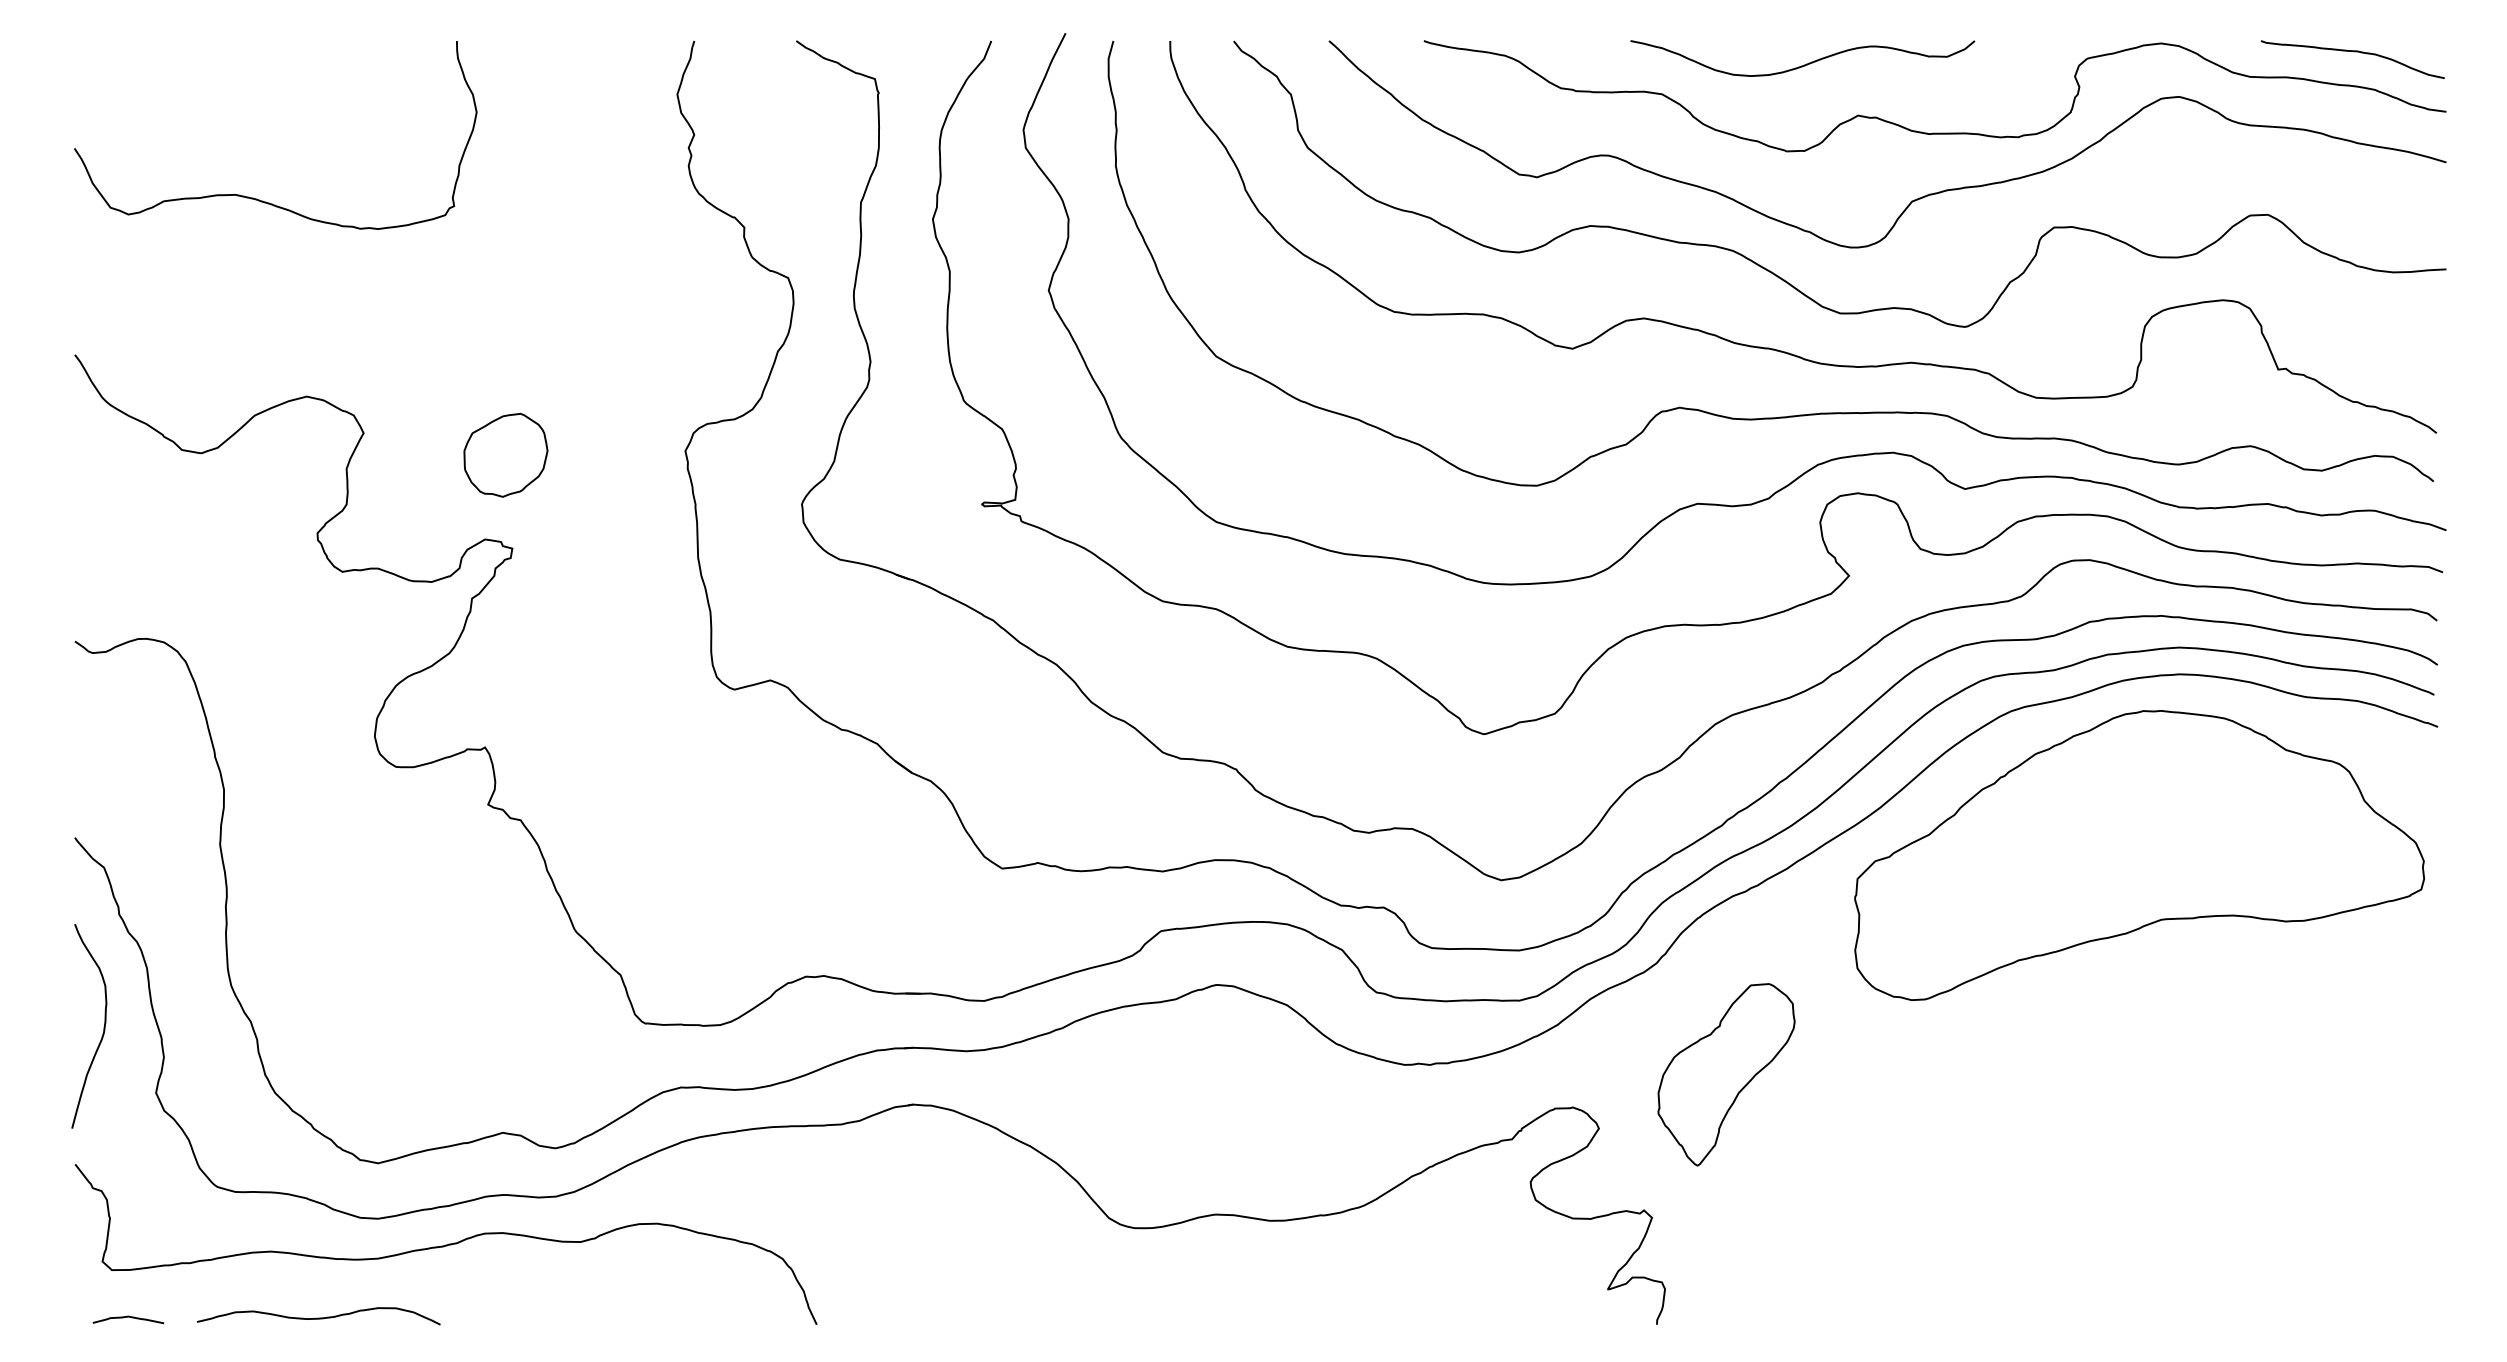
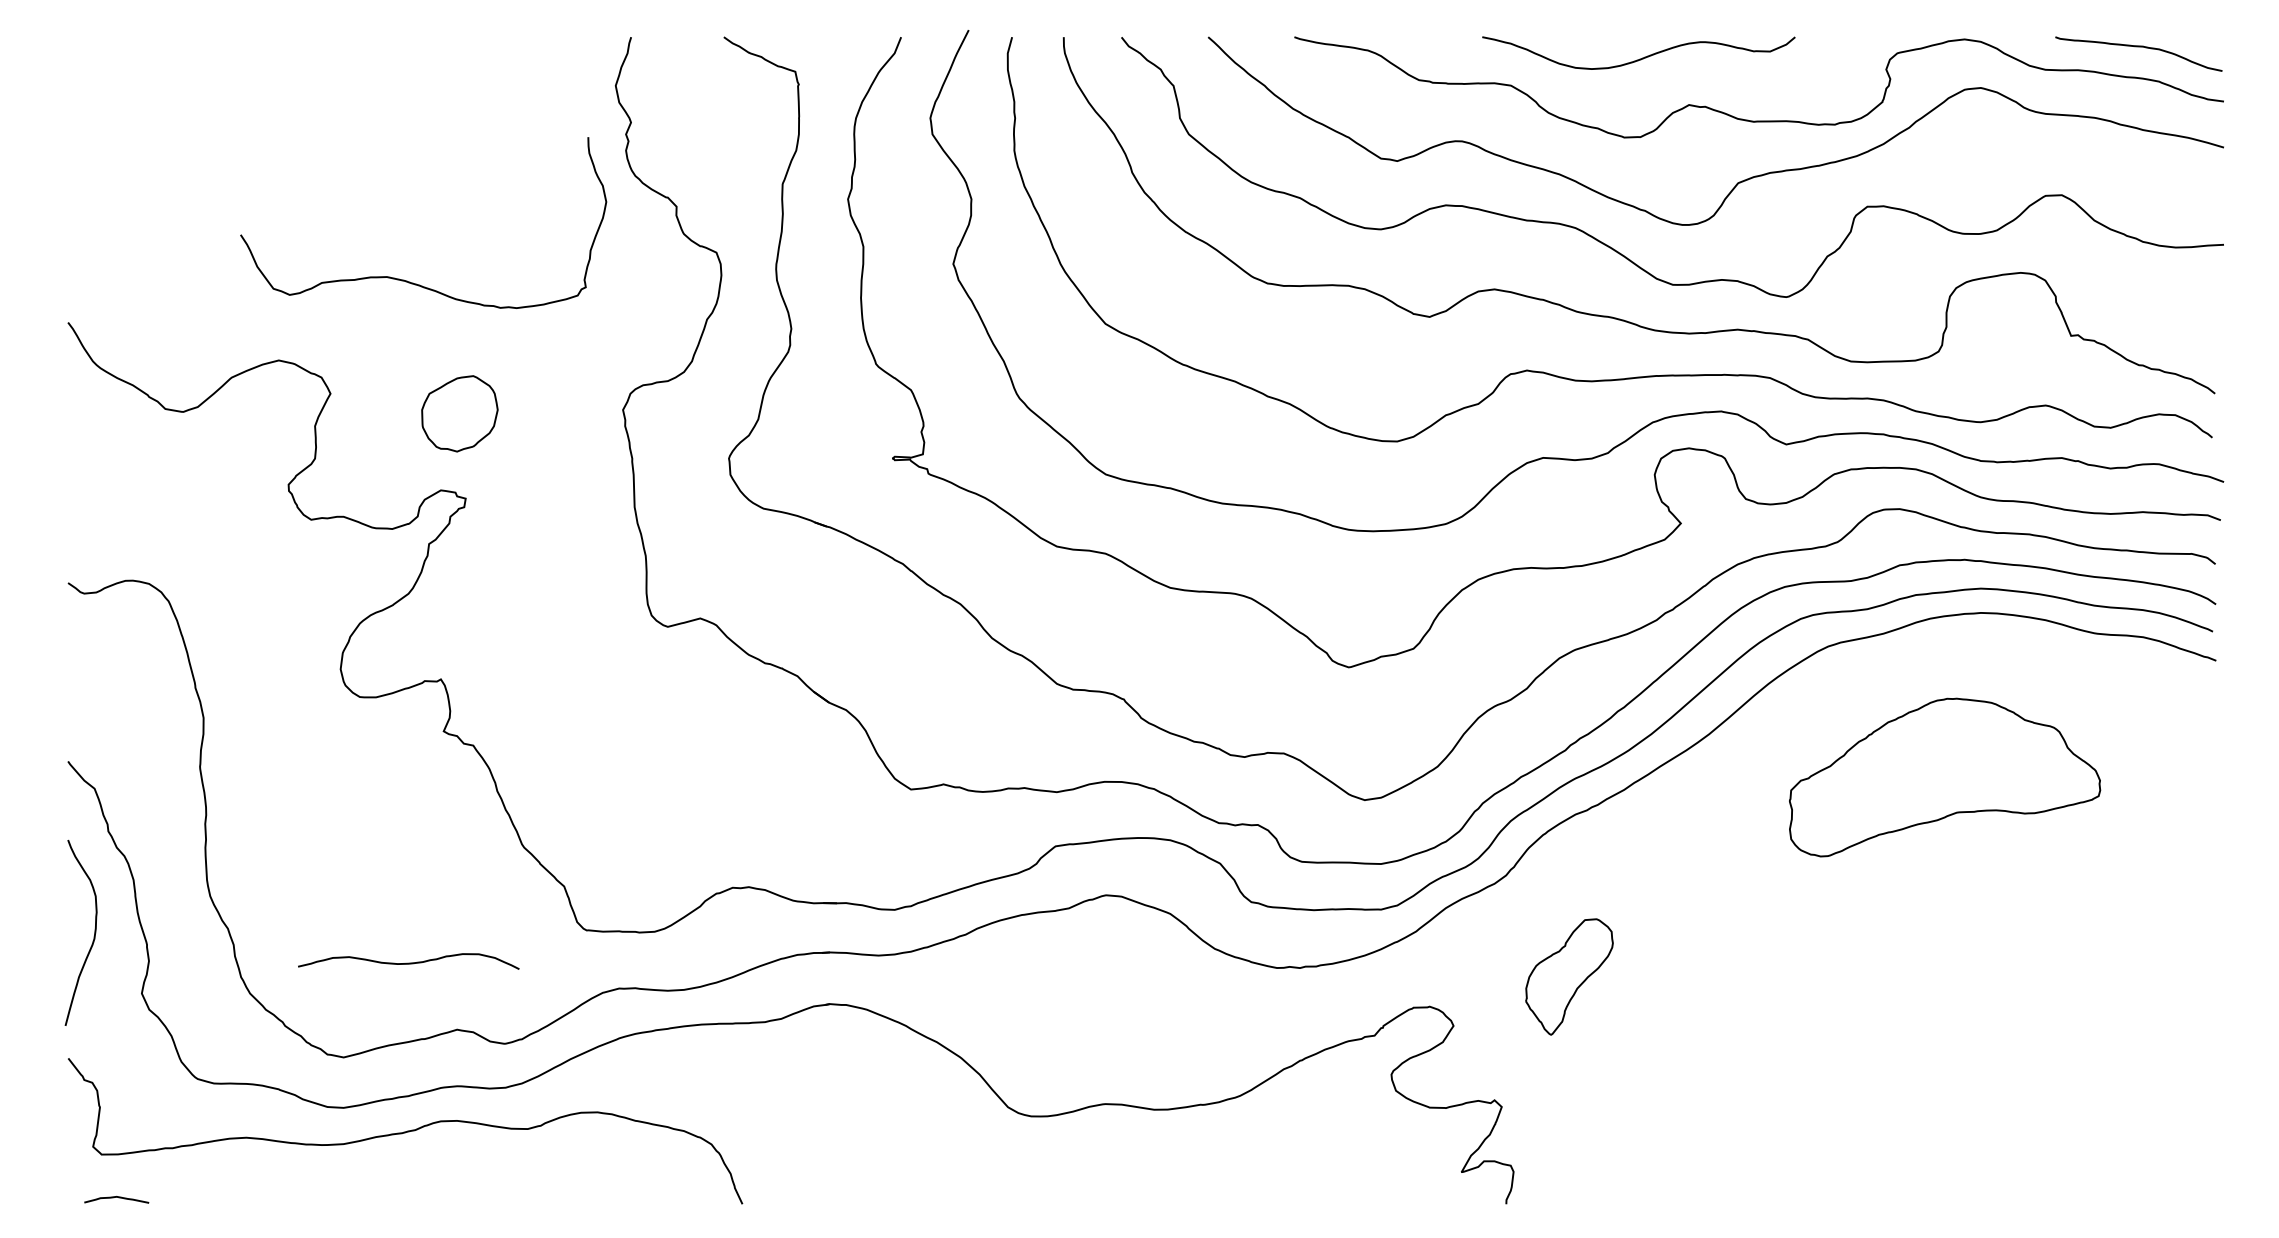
curve: (254, 197) -> (404, 279), moved
part: (2139, 855) -> (1944, 777), size x0.6
part: (1726, 1074) -> (1569, 976), size x0.7
curve: (318, 1317) -> (408, 962), moved

